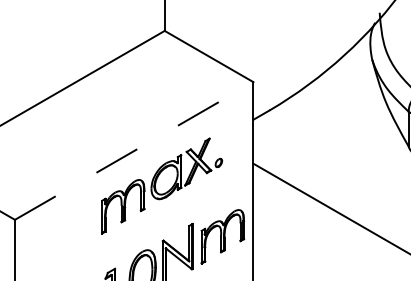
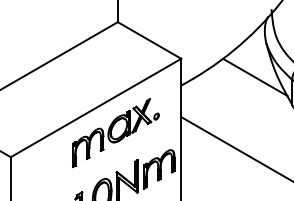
line: (357, 108) -> (255, 77), added
line: (134, 151) -> (96, 108), dashed -> solid

